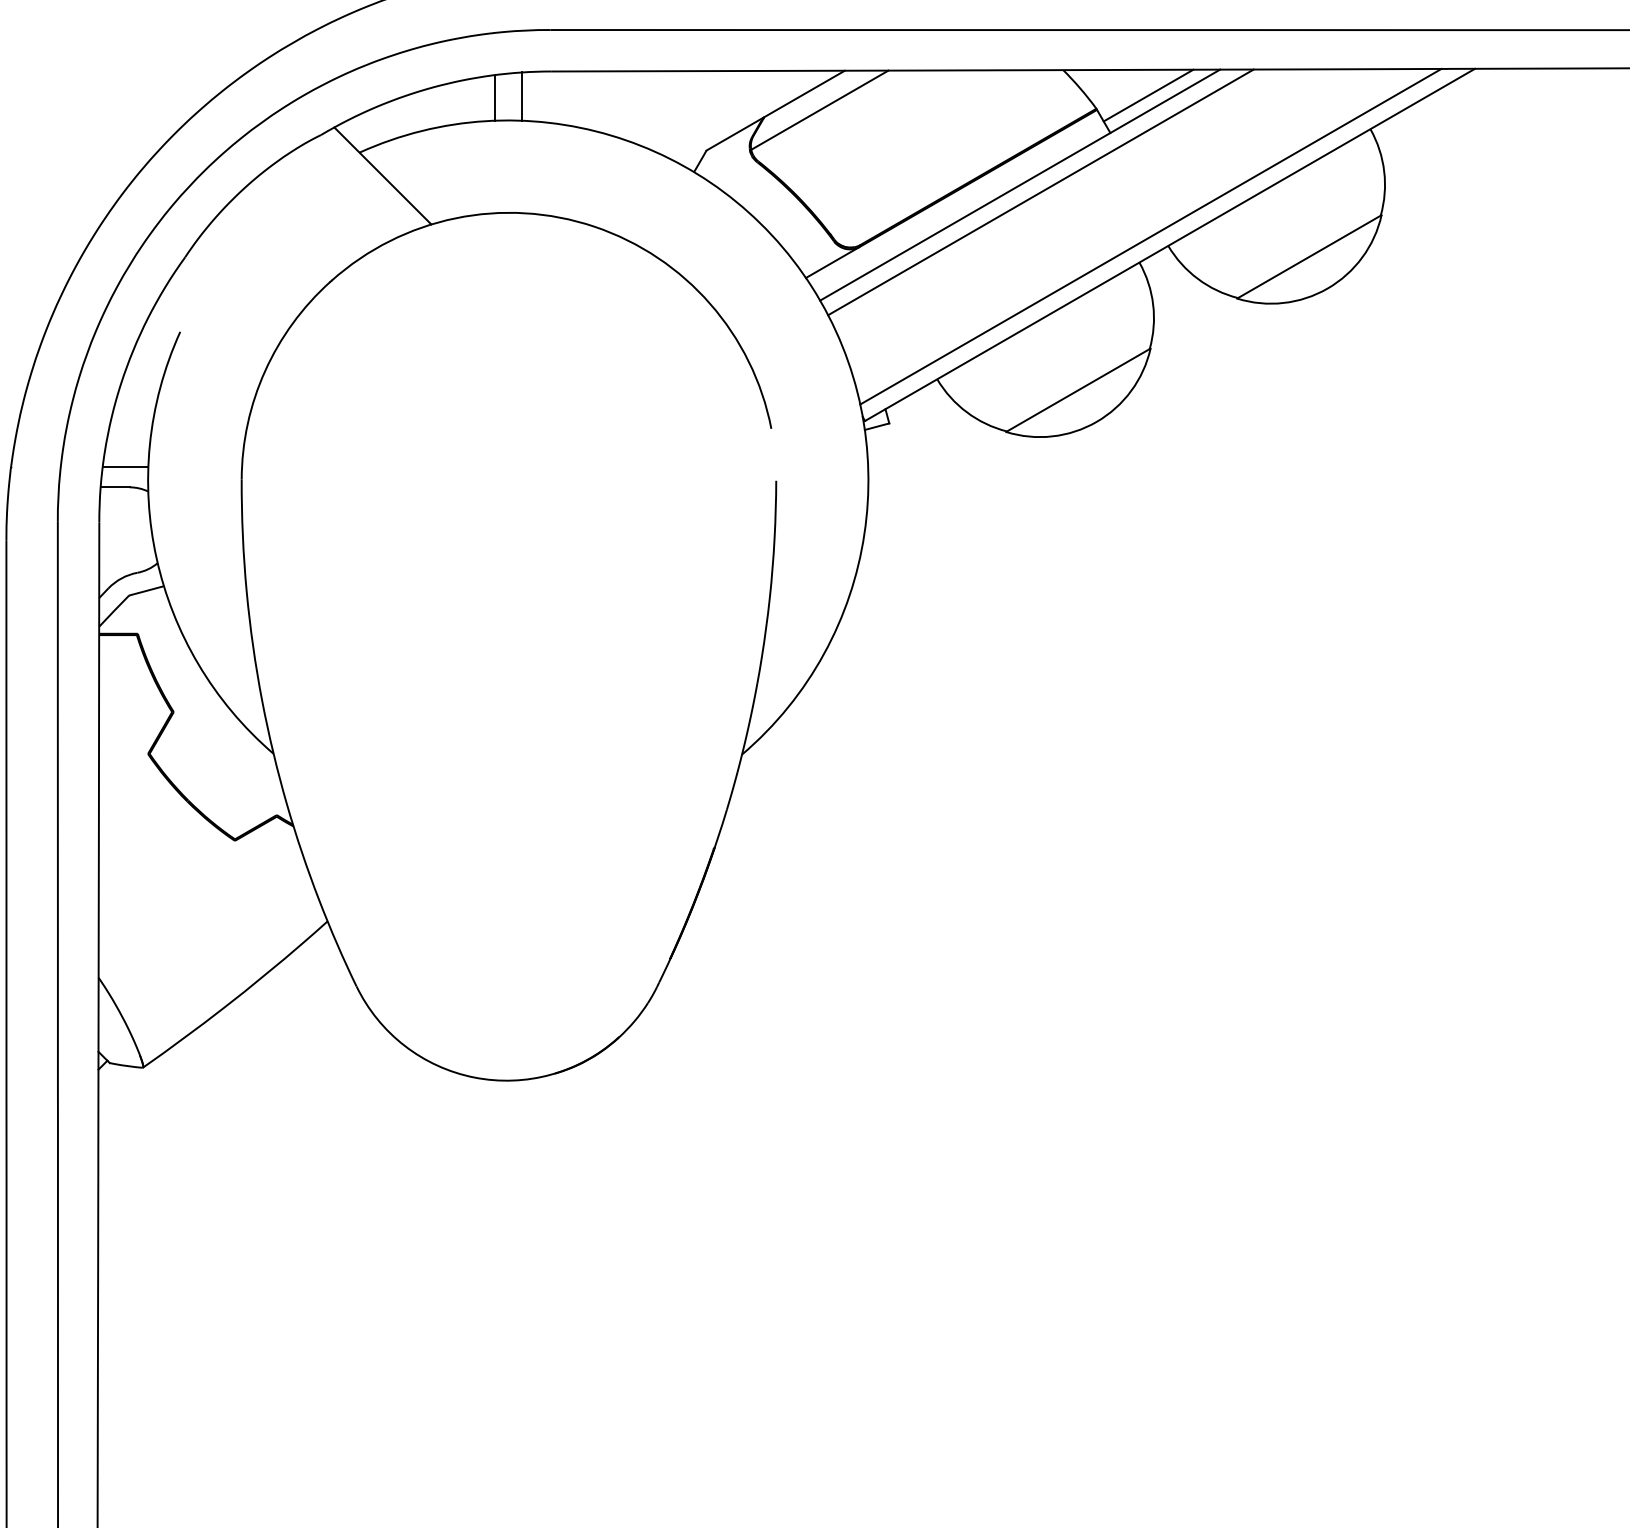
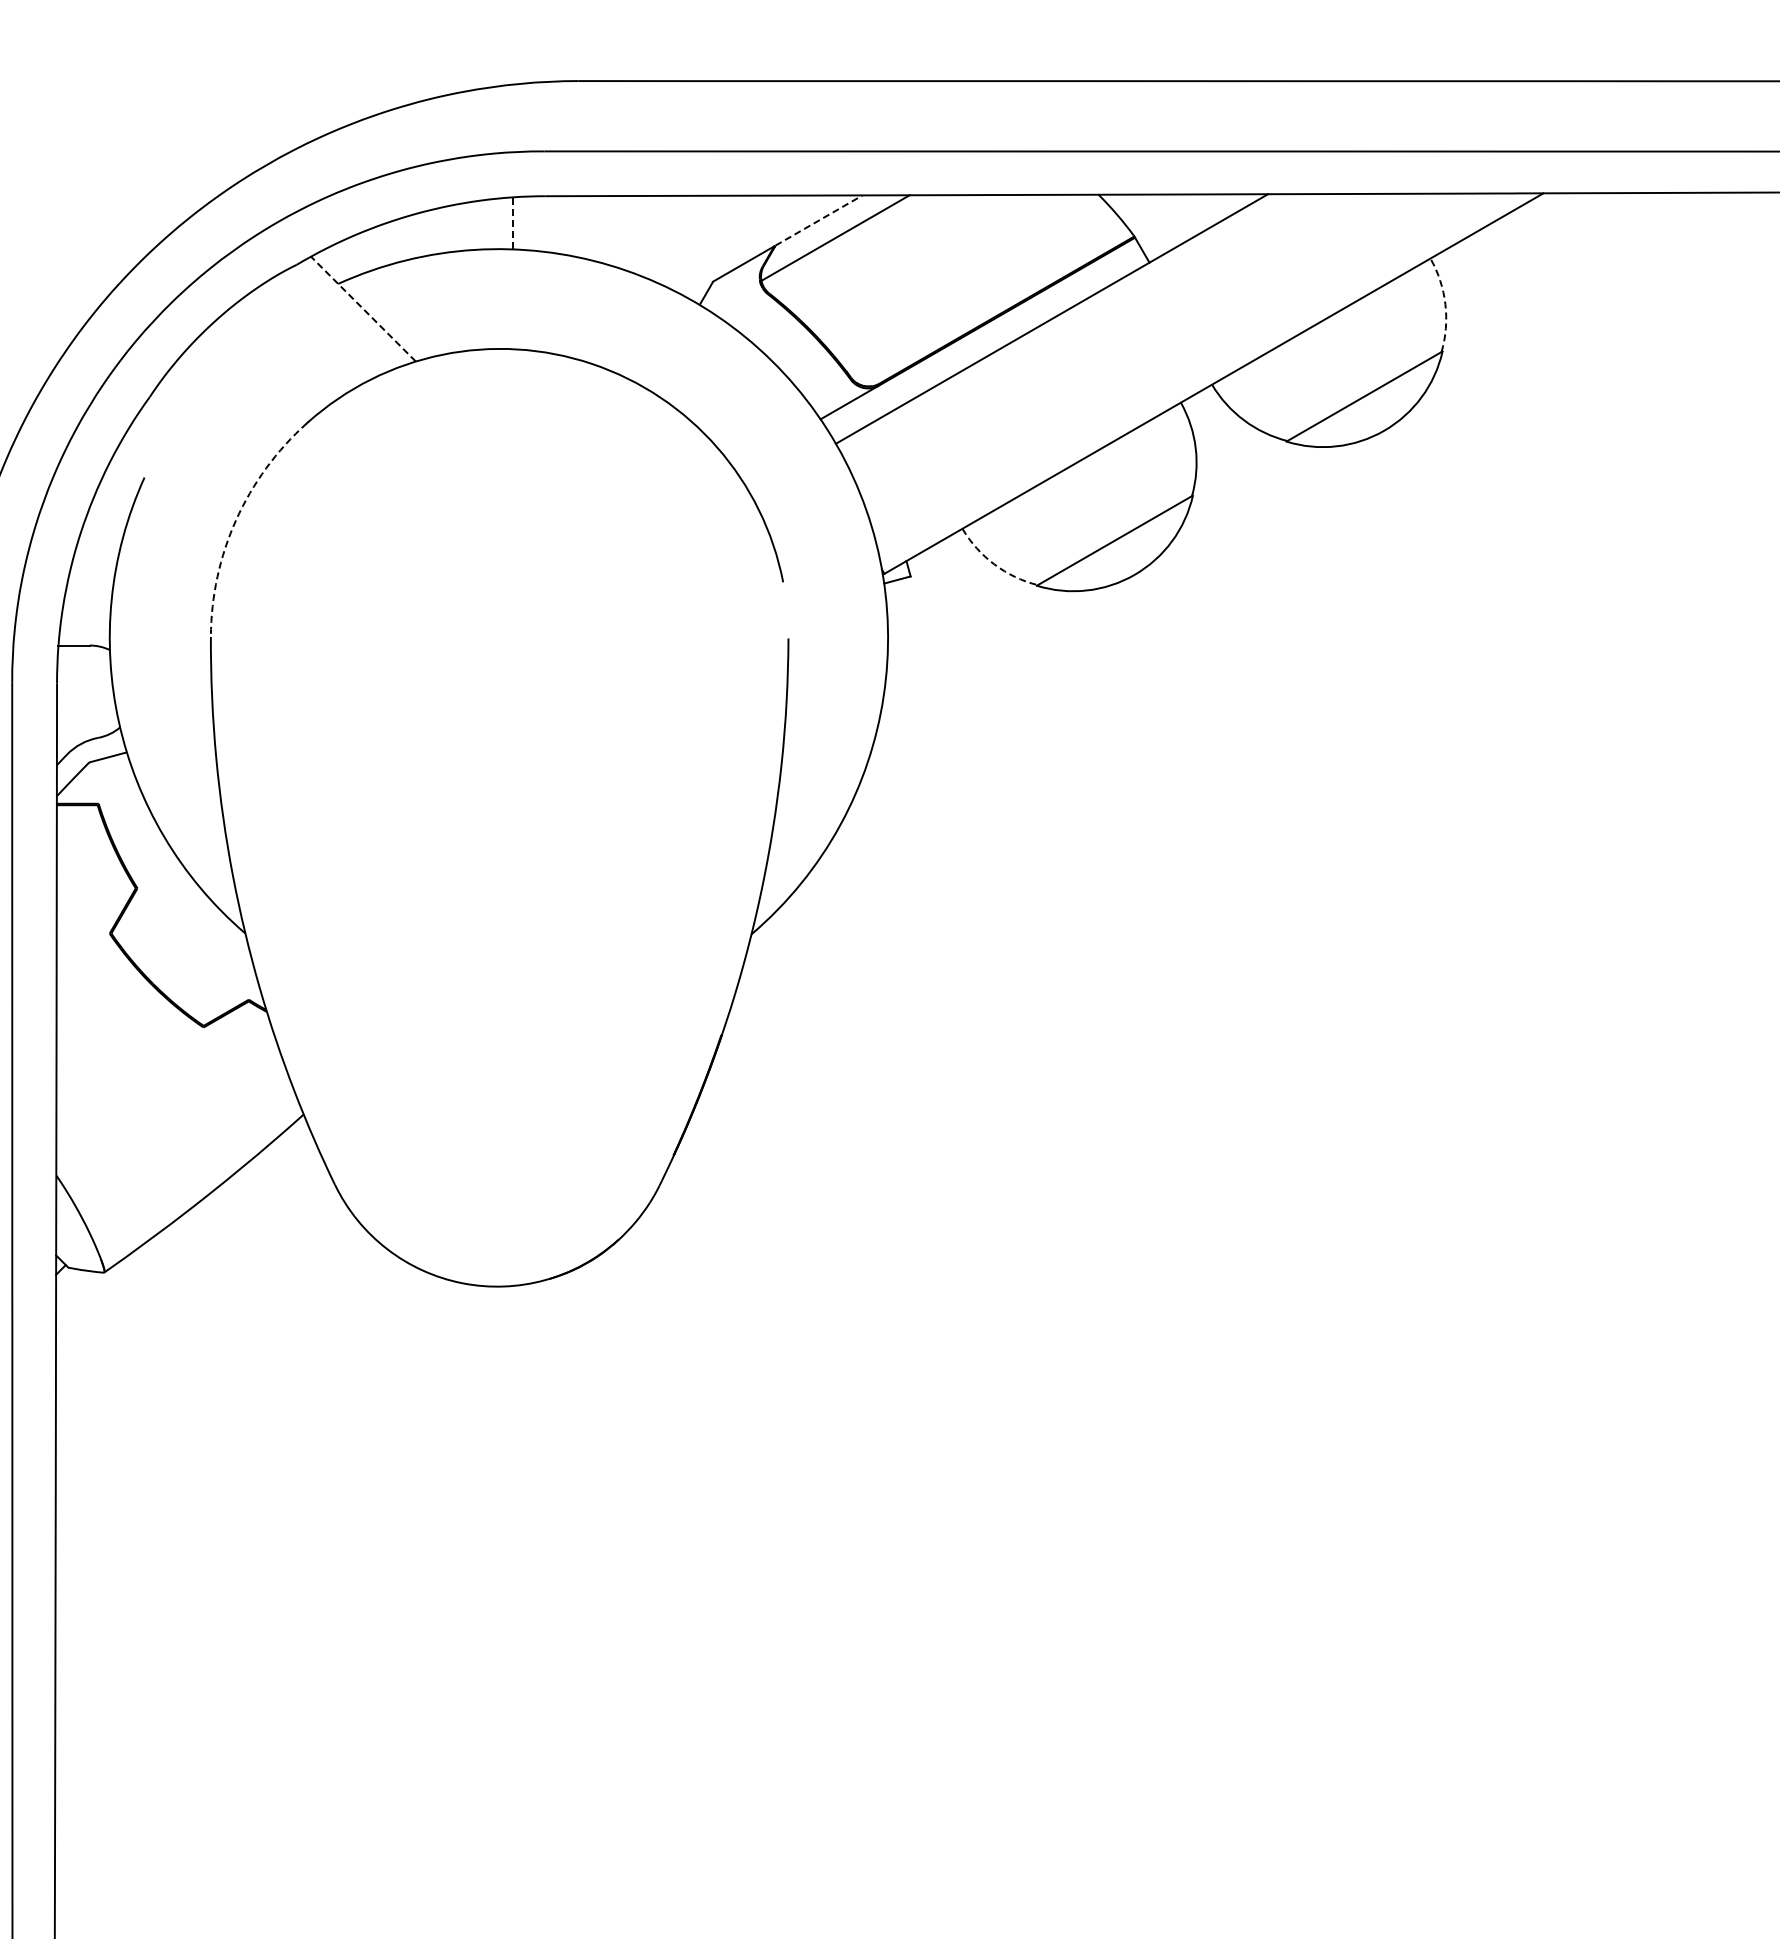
line: (804, 93) -> (819, 220), solid -> dashed
line: (521, 95) -> (513, 222), solid -> dashed
line: (1148, 95) -> (1190, 222), removed
line: (494, 97) -> (484, 224), removed
arc: (1384, 171) -> (1445, 304), solid -> dashed
line: (382, 175) -> (363, 308), solid -> dashed
line: (1040, 192) -> (1074, 326), removed
line: (1151, 236) -> (1193, 374), removed
arc: (265, 370) -> (236, 519), solid -> dashed
arc: (966, 412) -> (994, 564), solid -> dashed
line: (125, 466) -> (85, 623), removed

